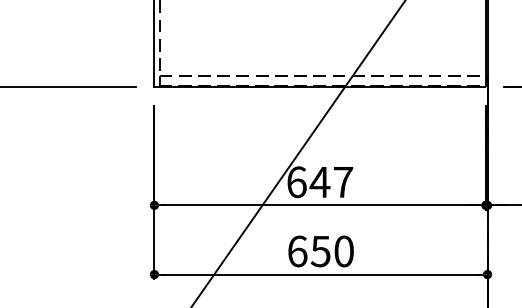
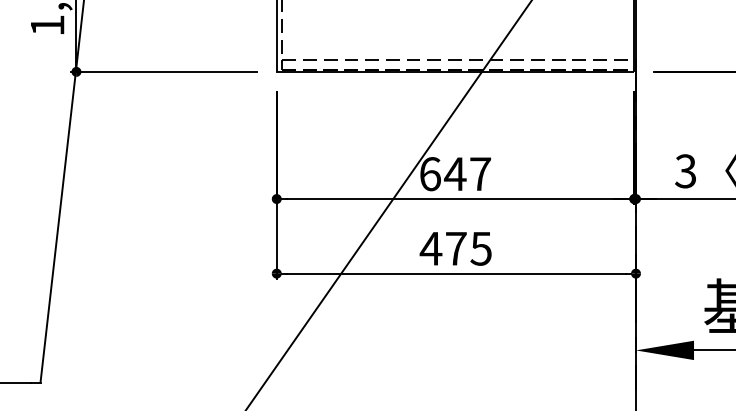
text: (320, 251) -> (455, 248), 650 -> 475

